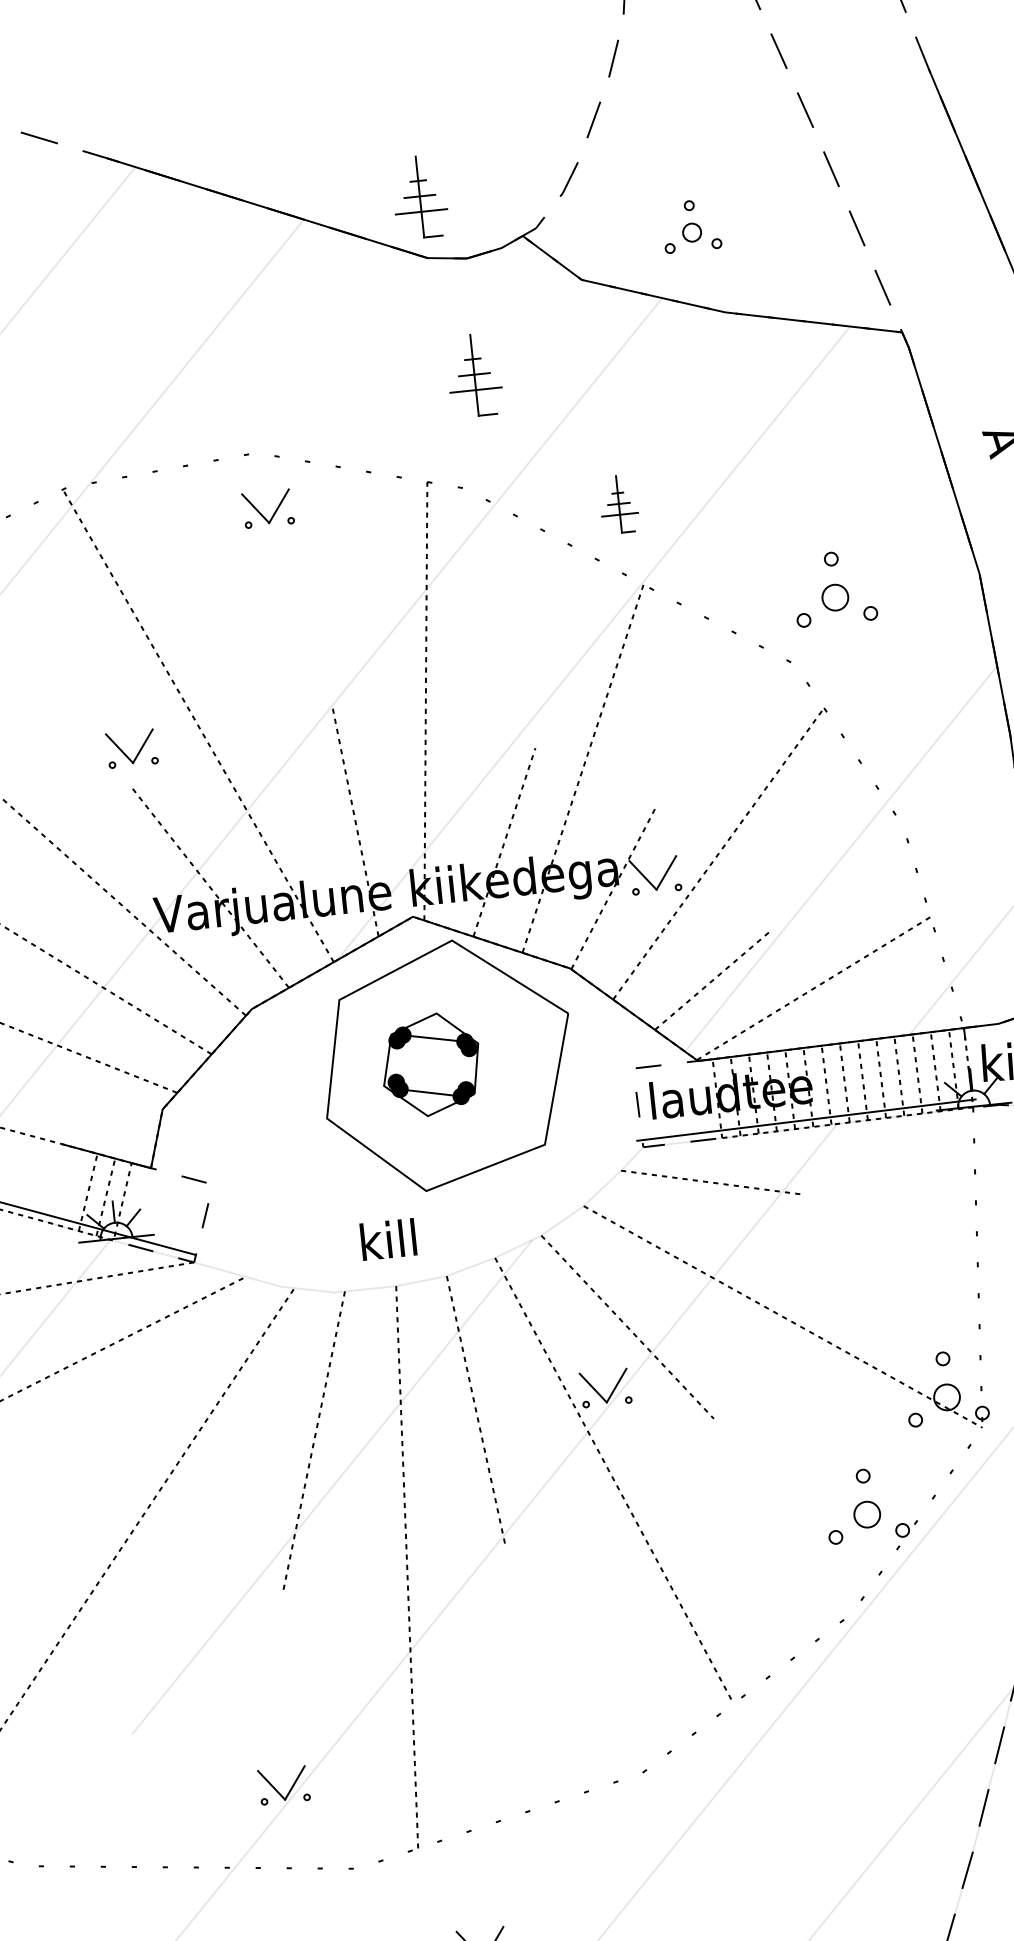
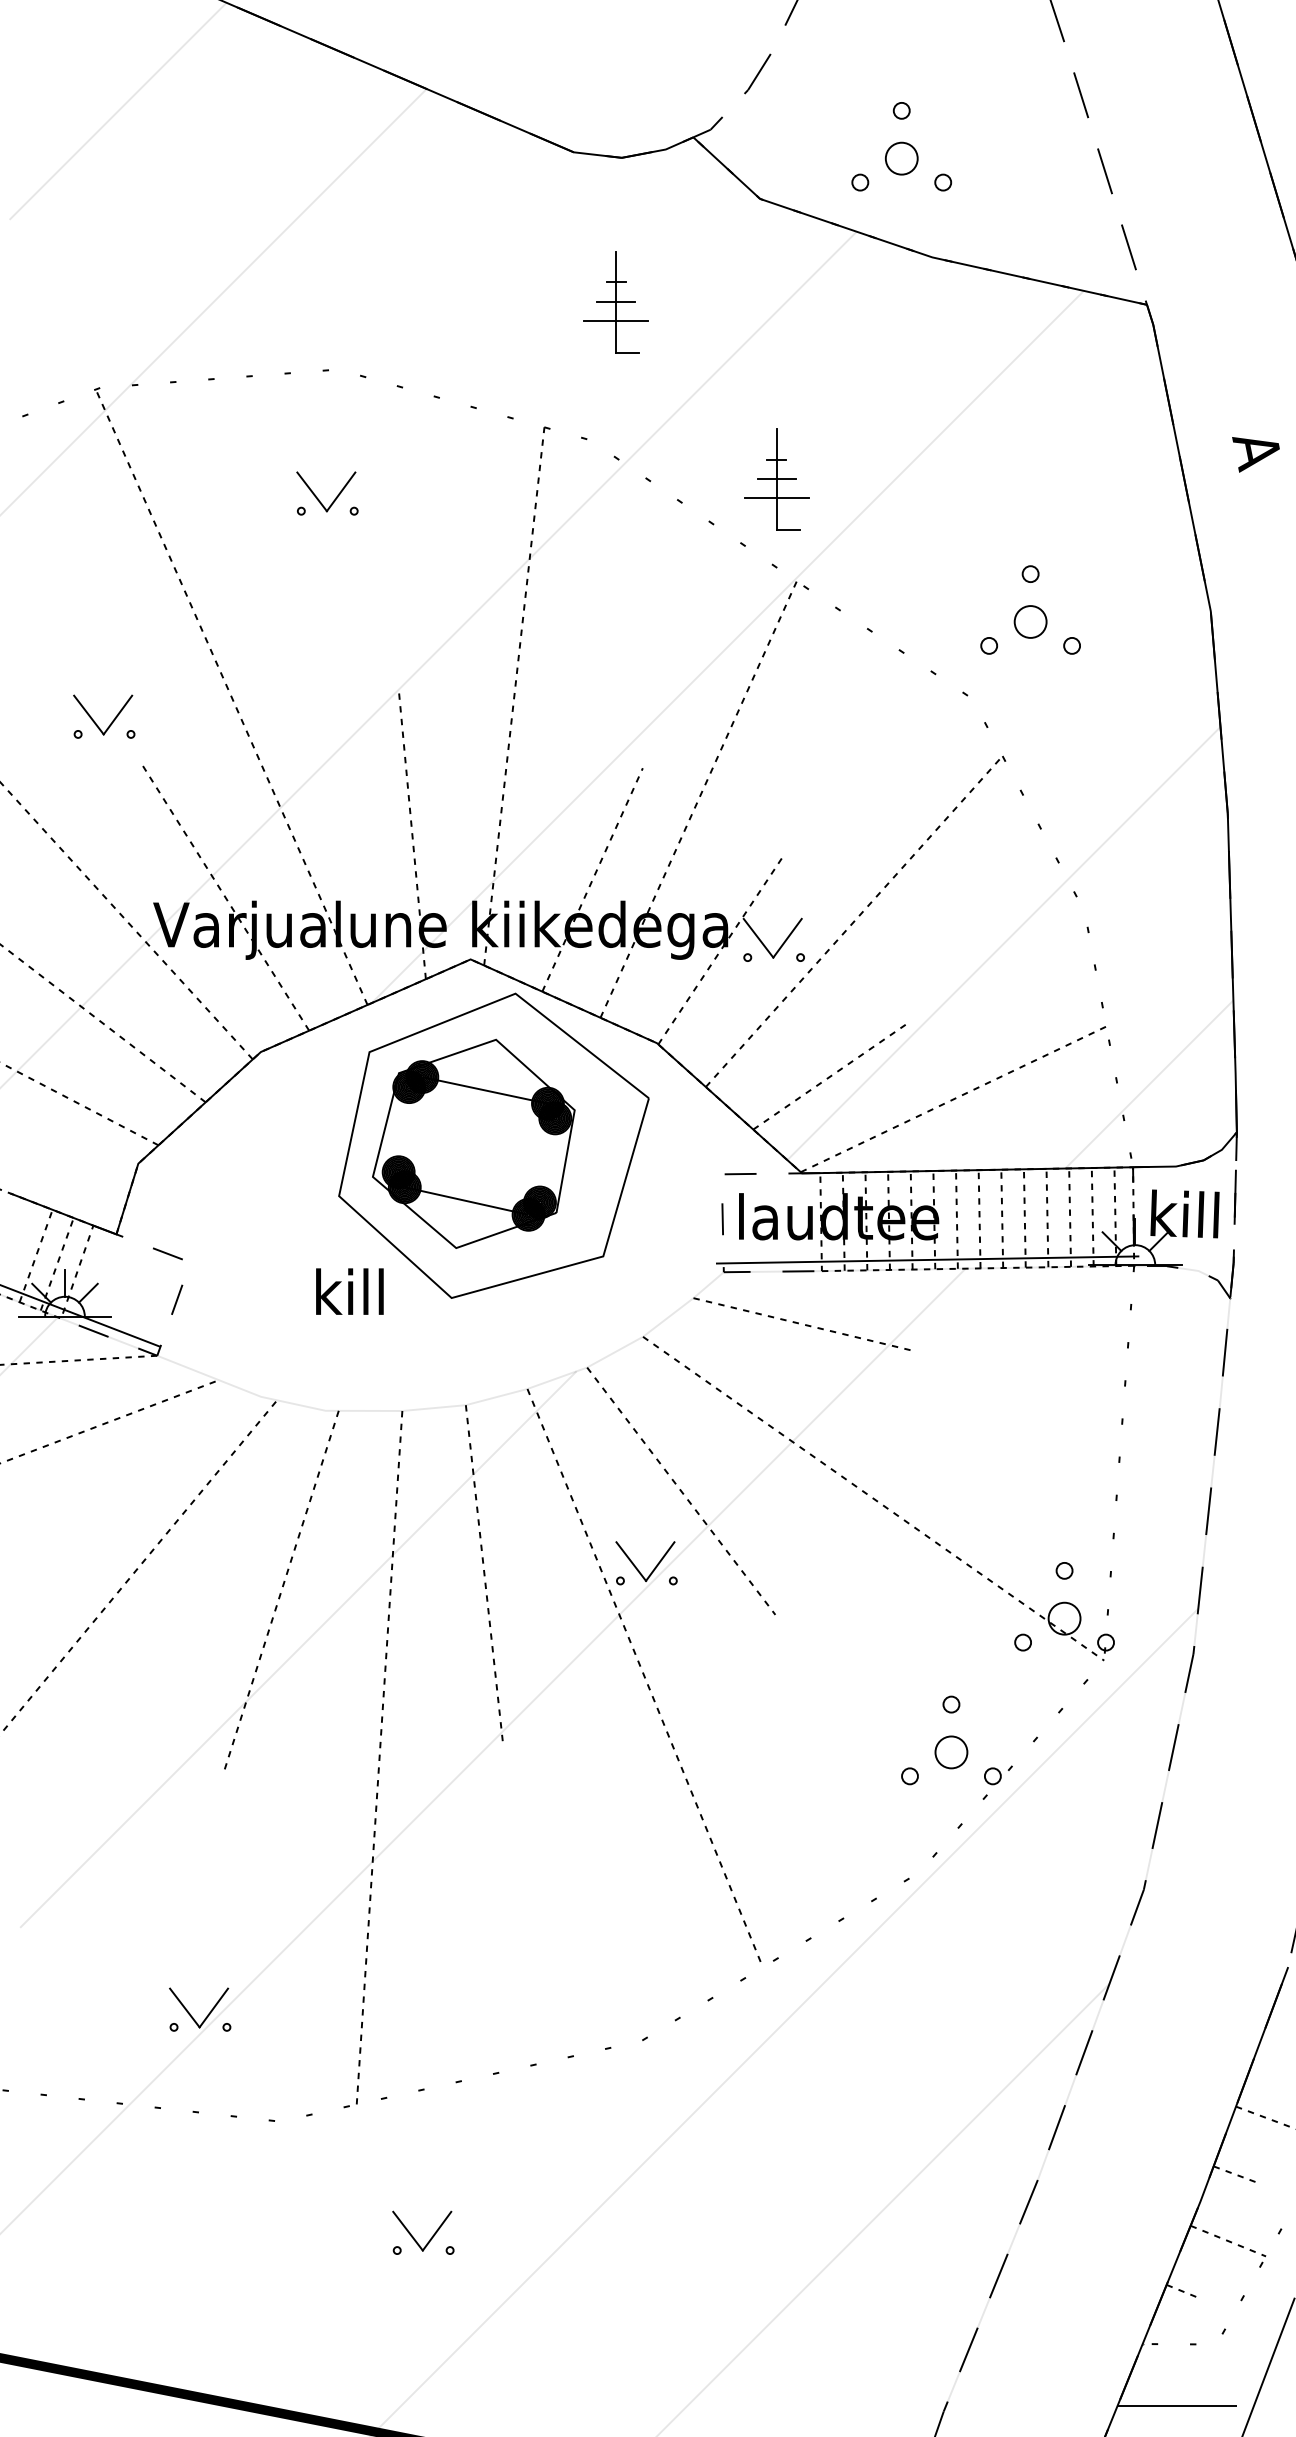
part: (419, 197) -> (571, 76), removed
part: (691, 225) -> (901, 146), size x1.43
part: (618, 504) -> (776, 479), size x1.43
part: (274, 511) -> (335, 497), moved
part: (138, 751) -> (112, 720), moved
part: (430, 1064) -> (473, 1143), size x1.67
text: (388, 1239) -> (349, 1291), moved

